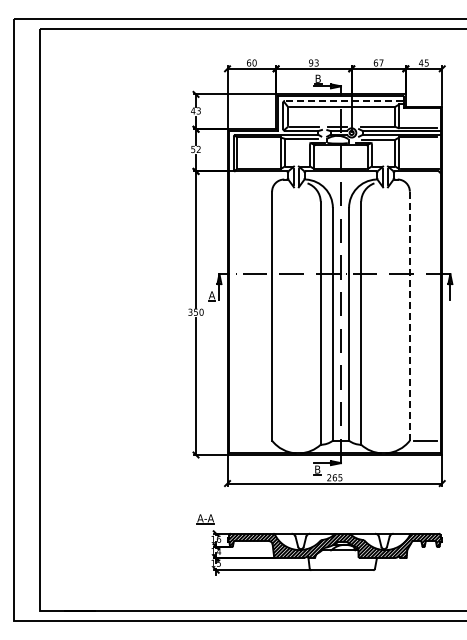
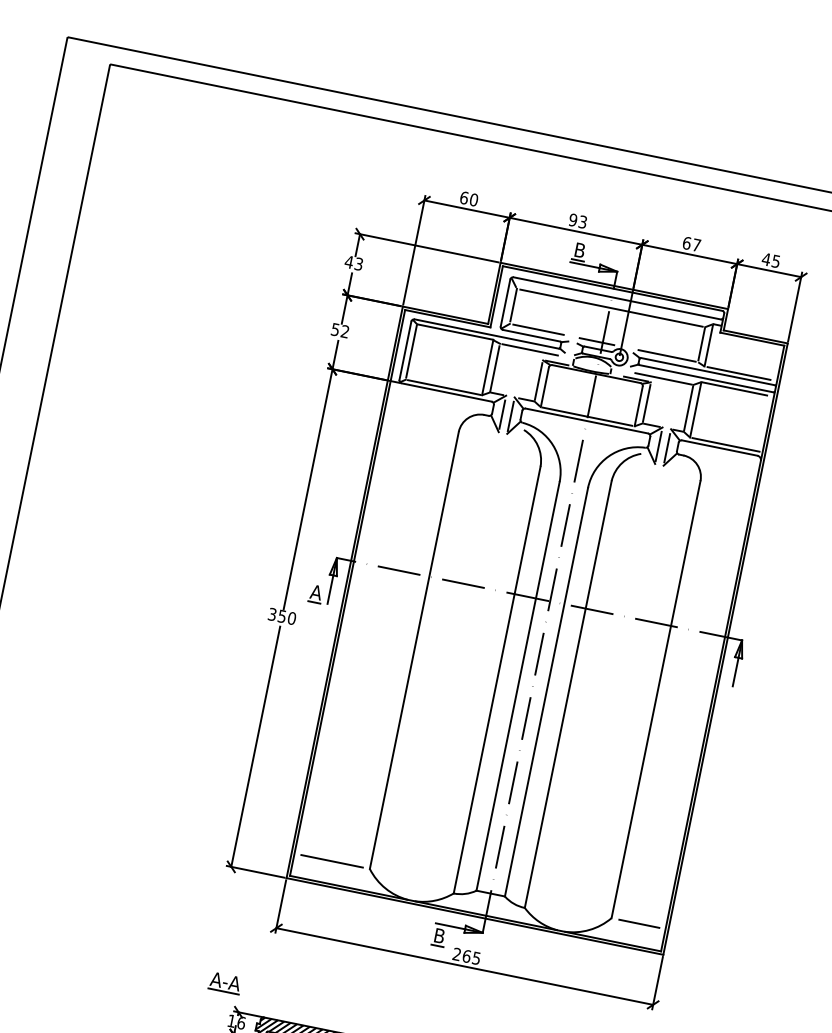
line: (343, 100) -> (616, 297), dashed -> solid
line: (409, 316) -> (655, 700), dashed -> solid
line: (250, 440) -> (332, 860), added

